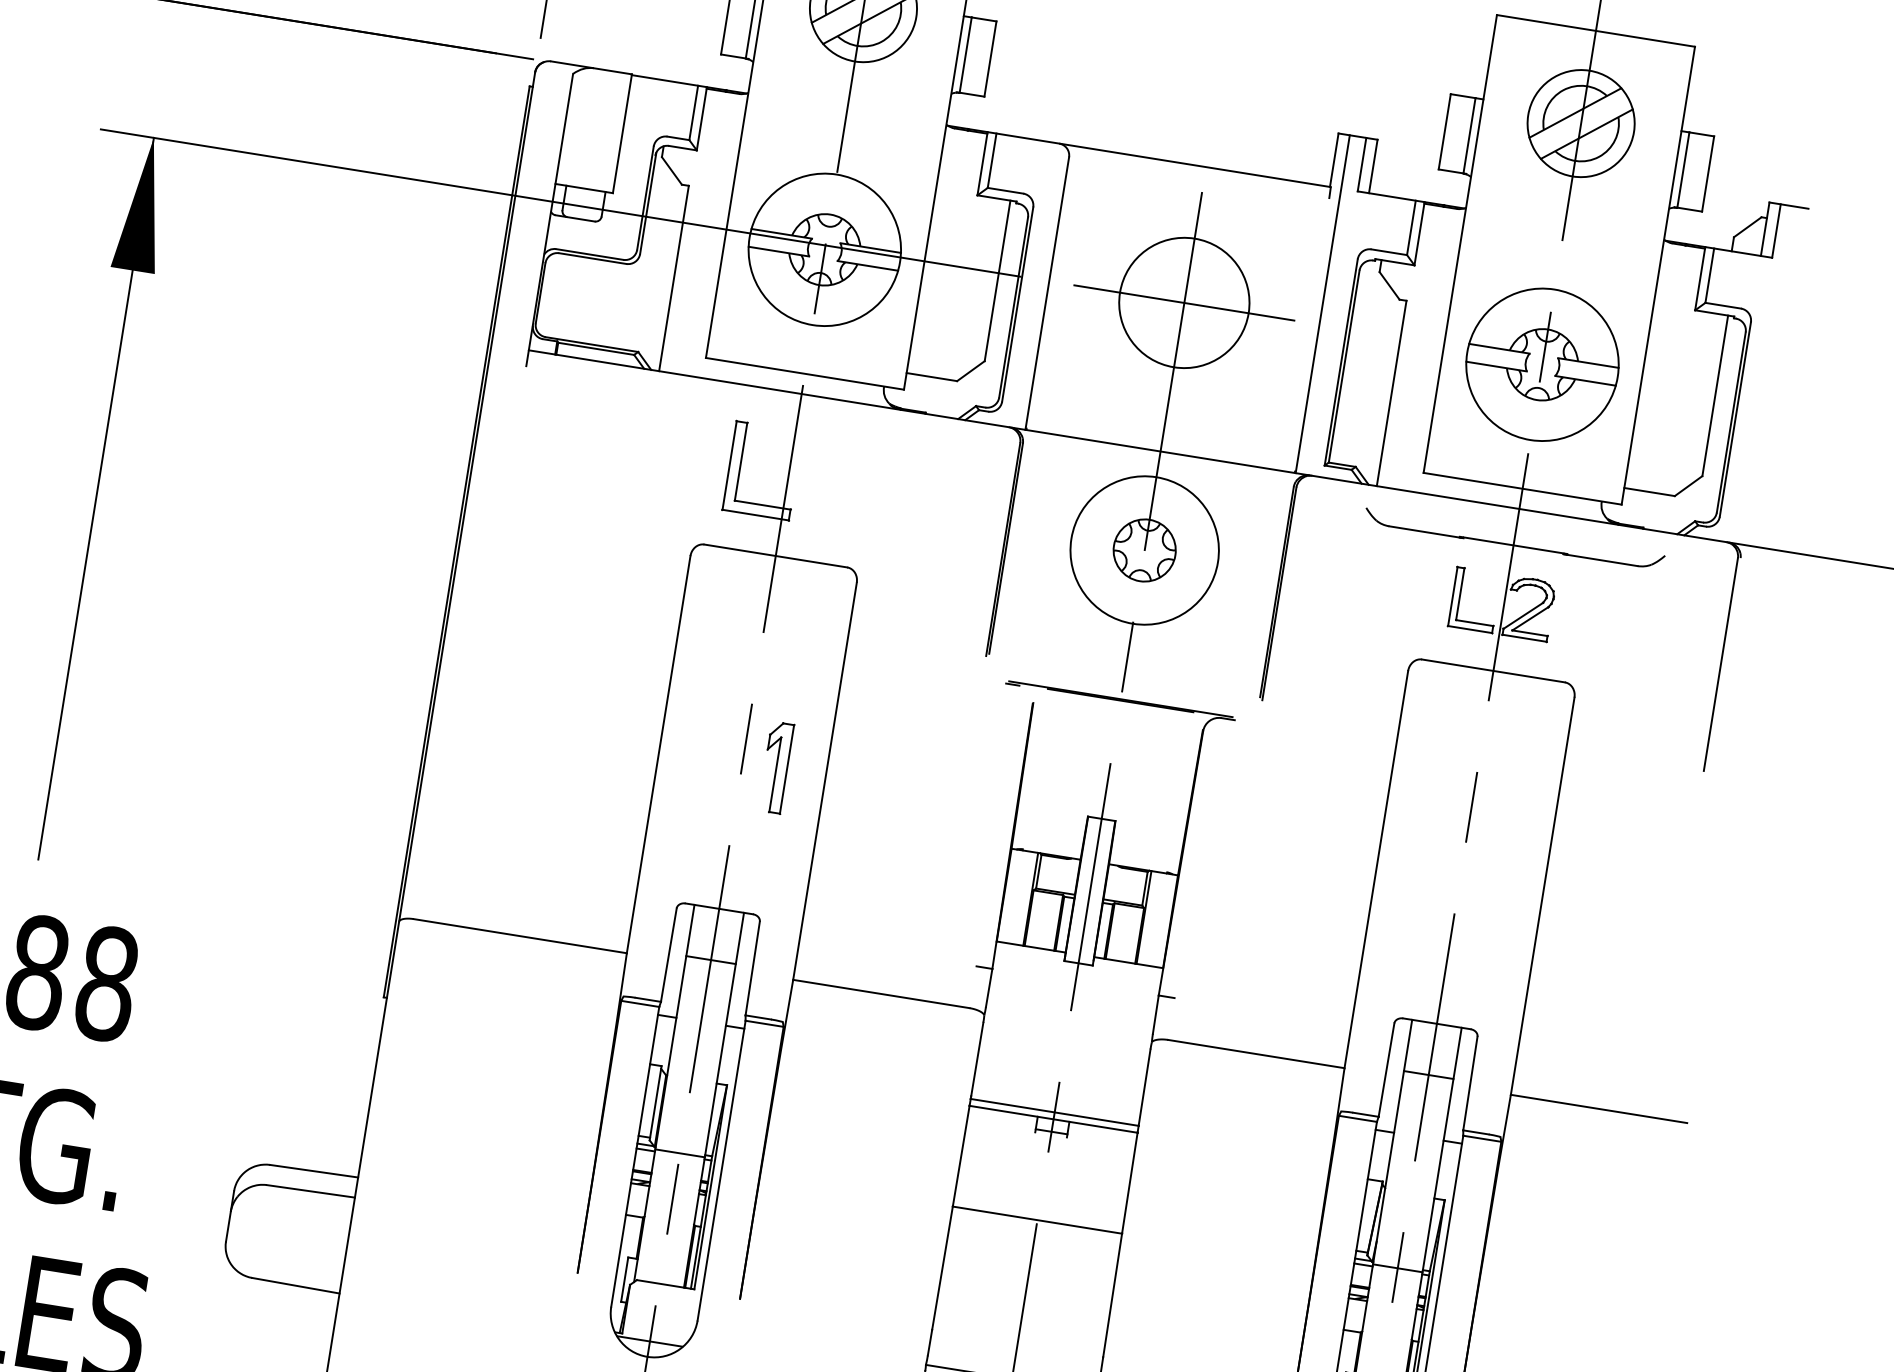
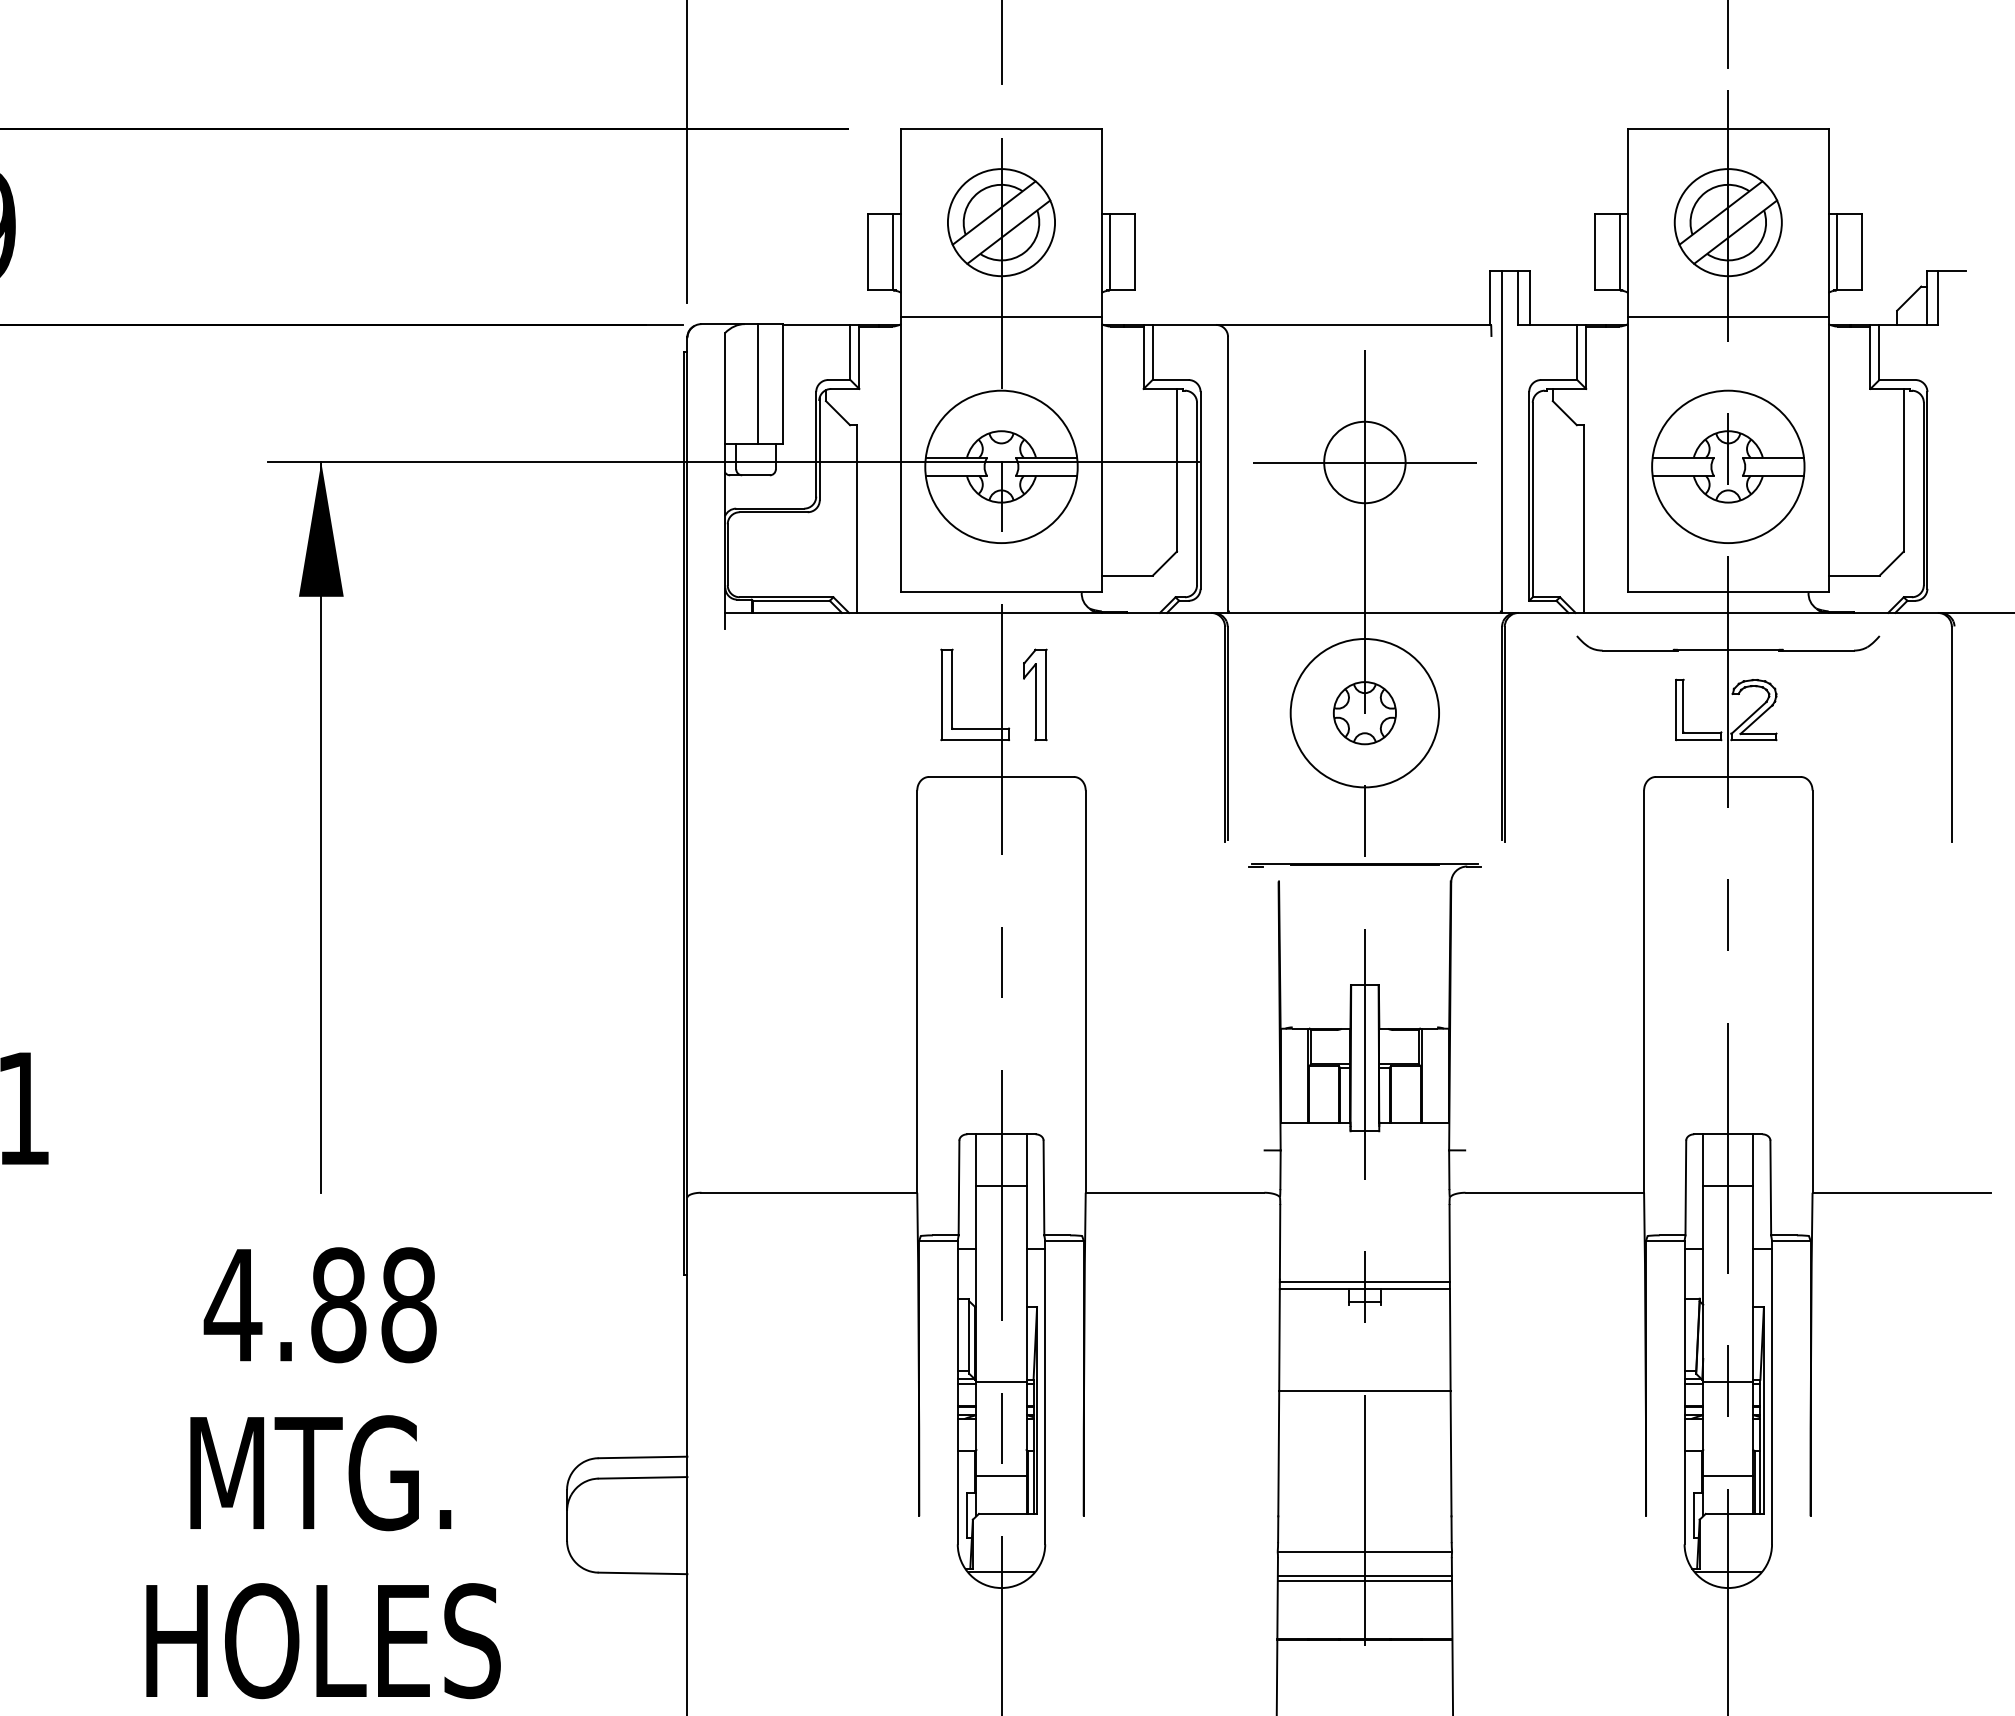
line: (848, 101) -> (1001, 316), added
line: (597, 130) -> (758, 384), added
line: (1566, 216) -> (1728, 316), added
circle: (1183, 302) -> (1364, 462), size x0.62
part: (776, 767) -> (1035, 694), moved
line: (665, 1245) -> (1001, 1475), added
line: (1383, 1360) -> (1728, 1475), added

